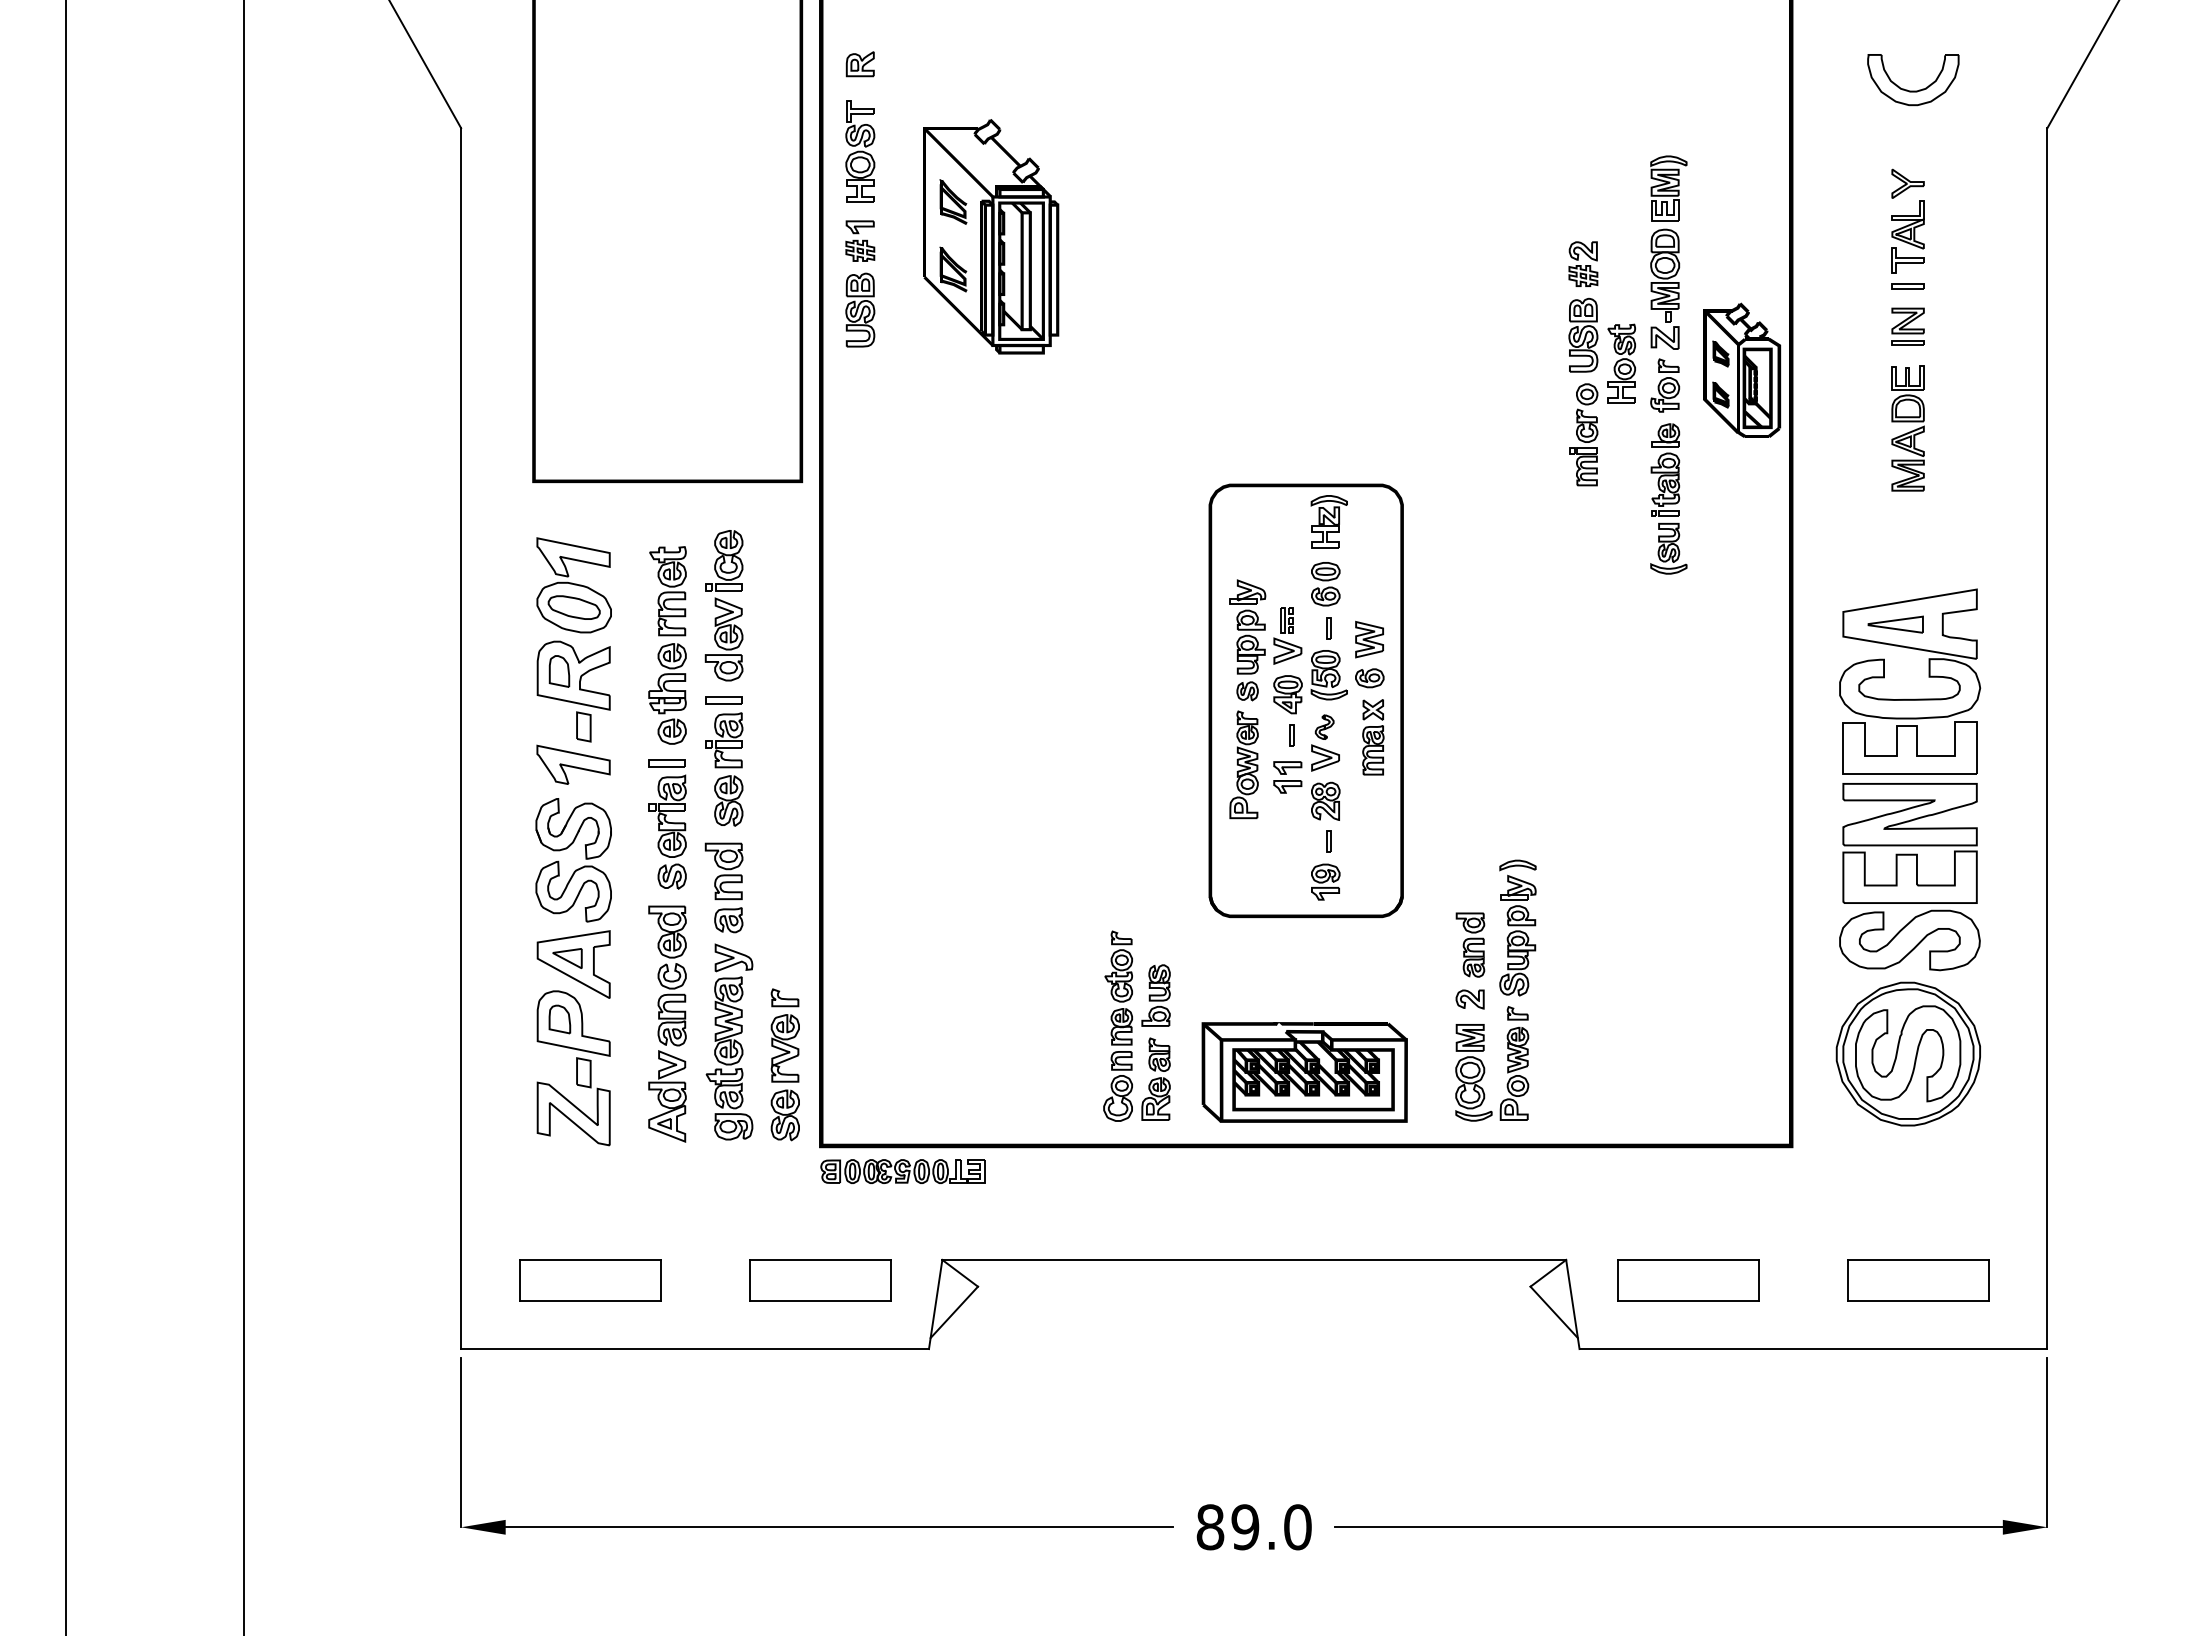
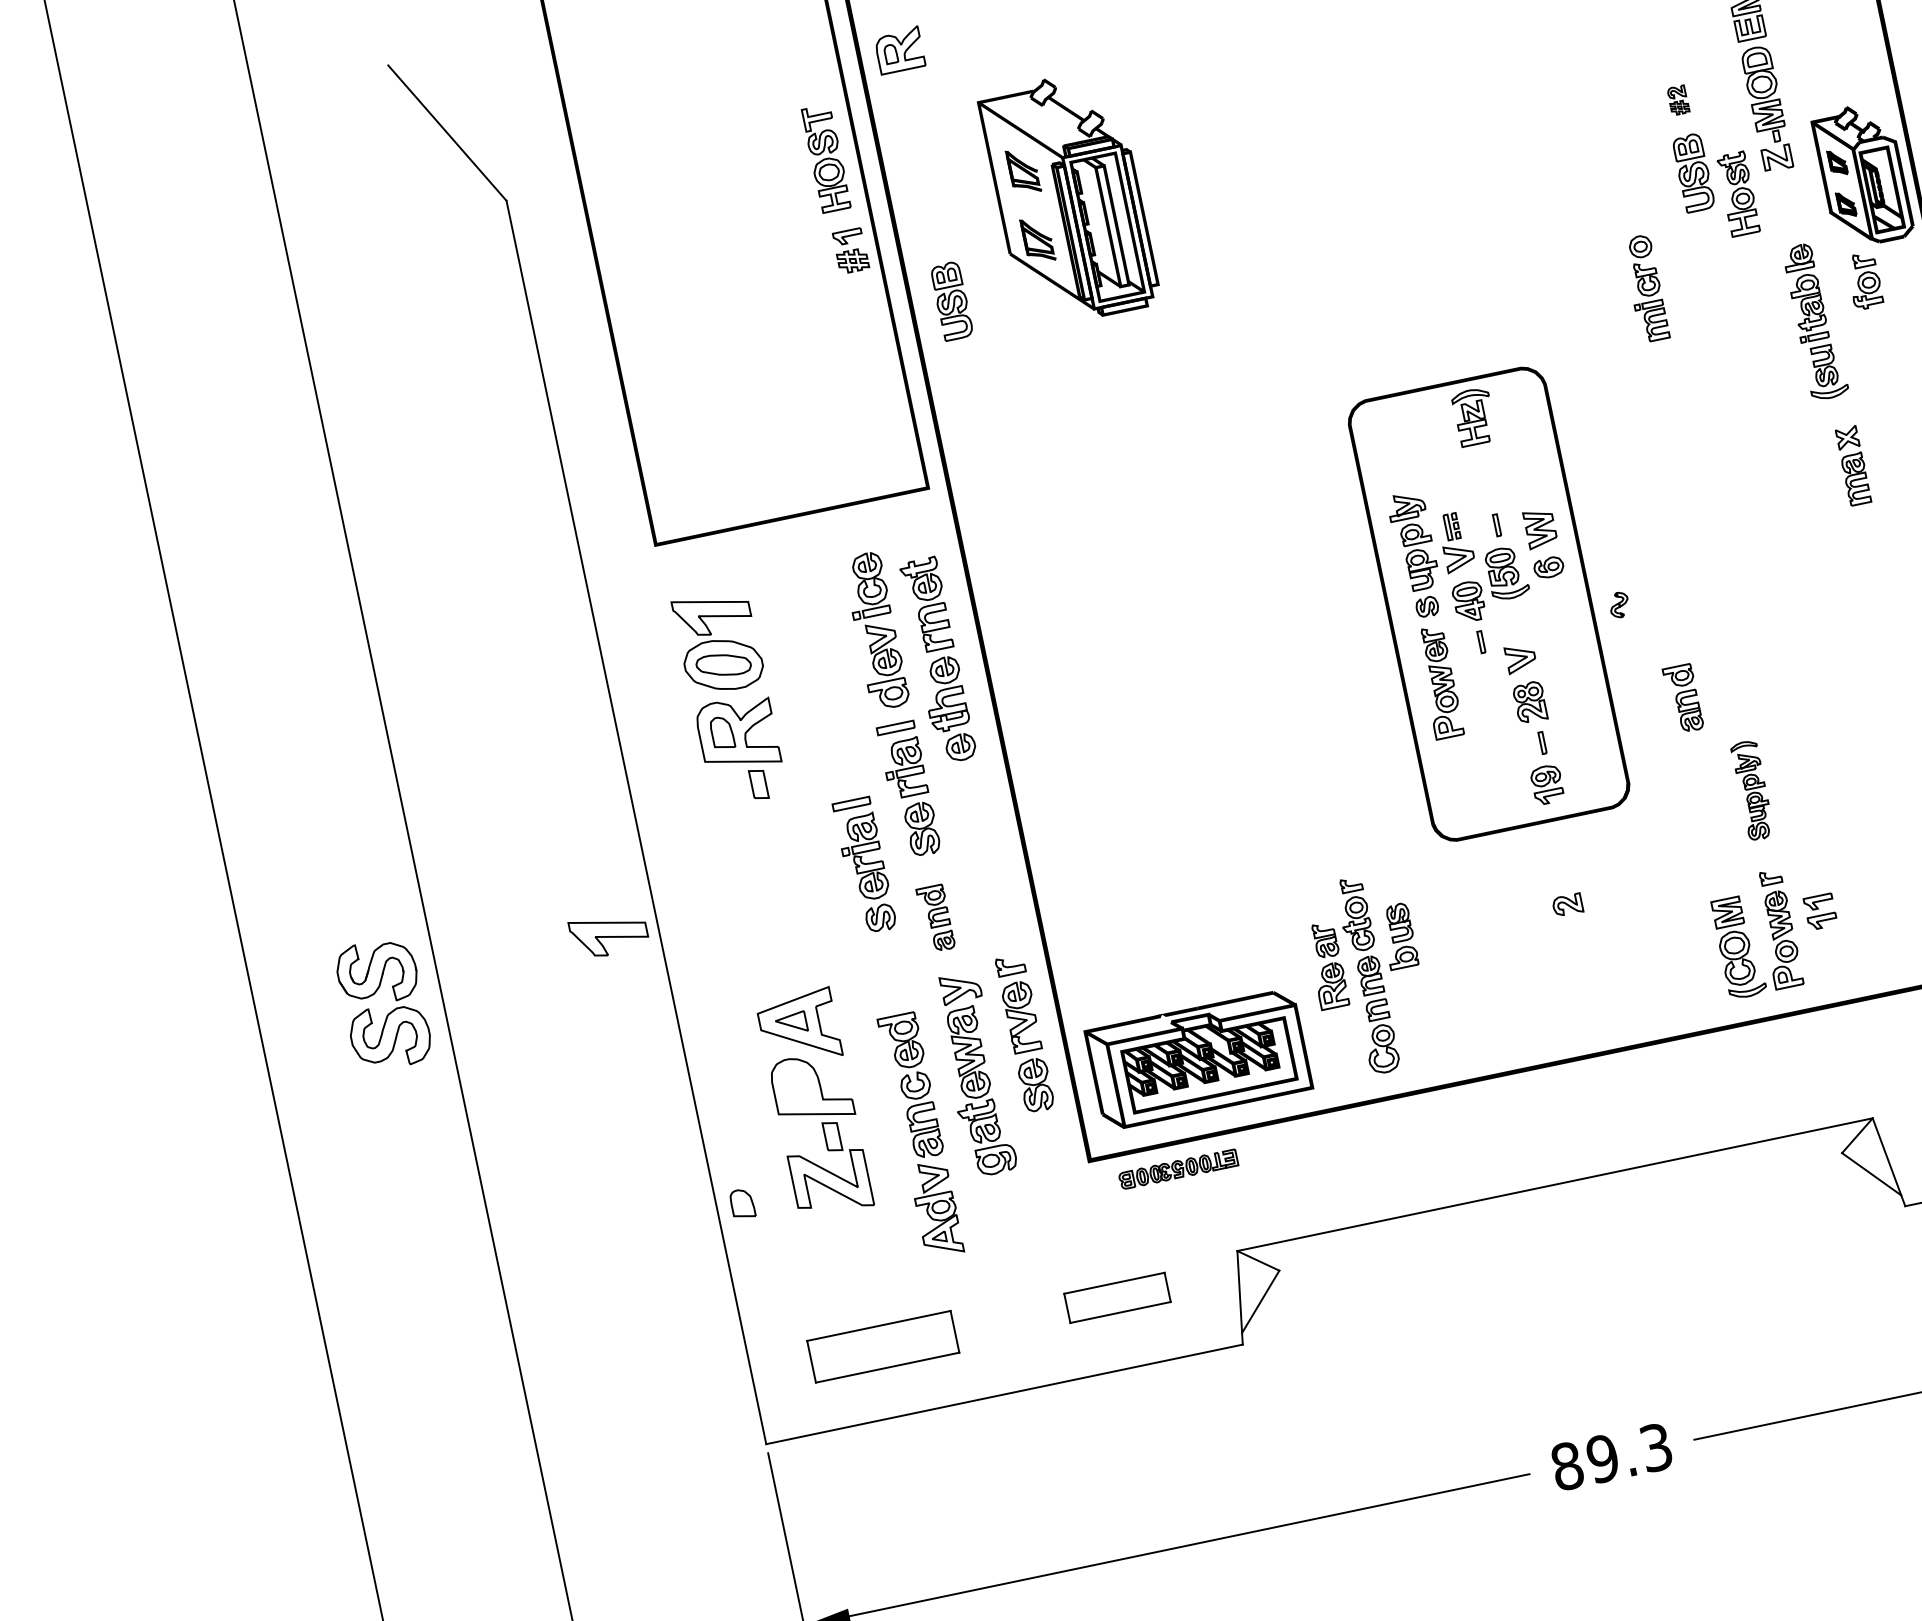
part: (859, 64) -> (898, 51), size x1.6
part: (860, 151) -> (826, 158), moved
part: (860, 240) -> (851, 250), moved
part: (1583, 263) -> (1678, 99), size x0.6
part: (1665, 385) -> (1864, 280), moved
part: (1583, 434) -> (1645, 288), moved
part: (1325, 584) -> (1483, 481), removed
part: (667, 645) -> (937, 660), moved
part: (1324, 726) -> (1619, 604), moved
part: (1373, 737) -> (1853, 466), moved
part: (573, 764) -> (609, 934), moved
part: (1287, 777) -> (1820, 911), moved
part: (577, 868) -> (389, 1012), moved
part: (723, 887) -> (935, 918), size x0.7
part: (1517, 927) -> (1752, 790), size x0.7
part: (1470, 944) -> (1683, 698), moved
part: (1469, 999) -> (1567, 905), moved
part: (559, 1019) -> (742, 1204), moved
part: (667, 1023) -> (921, 1134), moved
part: (784, 1064) -> (1024, 1033), moved
part: (1304, 1072) -> (1198, 1059), moved
part: (1155, 1078) -> (1326, 965), moved
part: (902, 1171) -> (1177, 1169), size x0.7
part: (820, 1280) -> (1117, 1297), size x0.7
text: (1297, 1527) -> (1656, 1447), 89.0 -> 89.3

